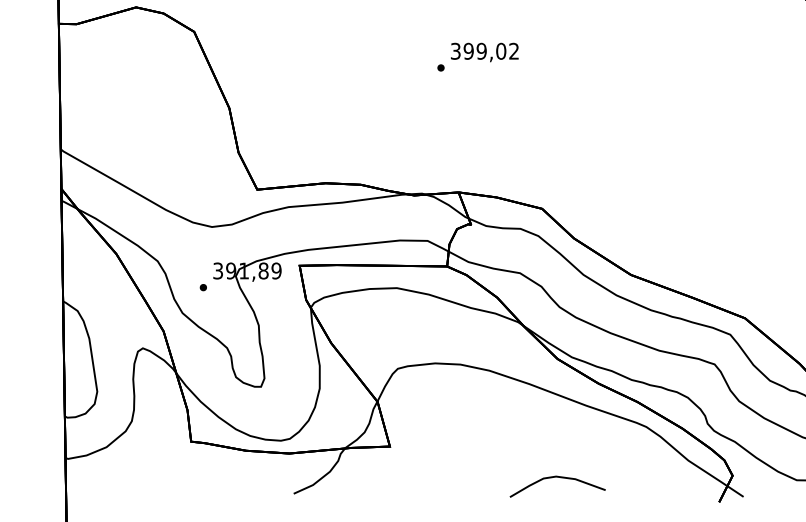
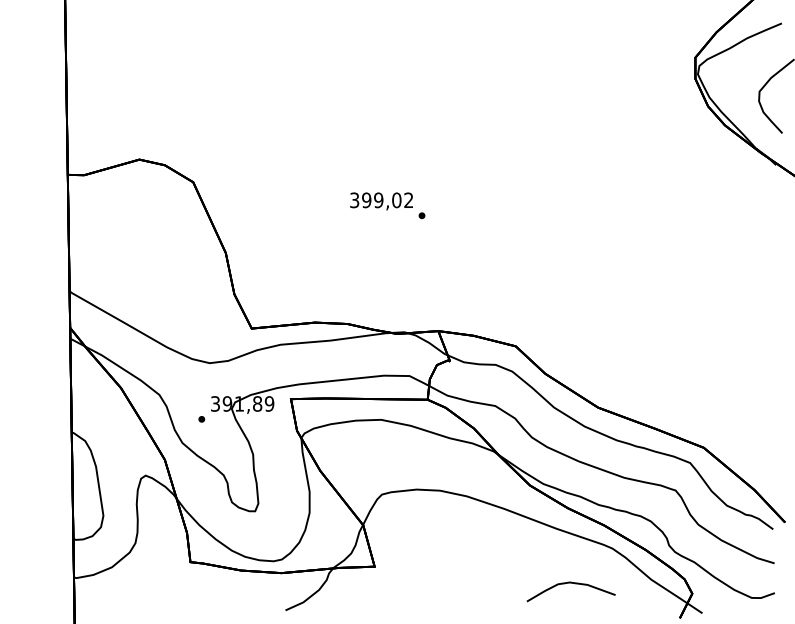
text: (484, 52) -> (381, 201), moved
curve: (556, 477) -> (570, 583), moved

